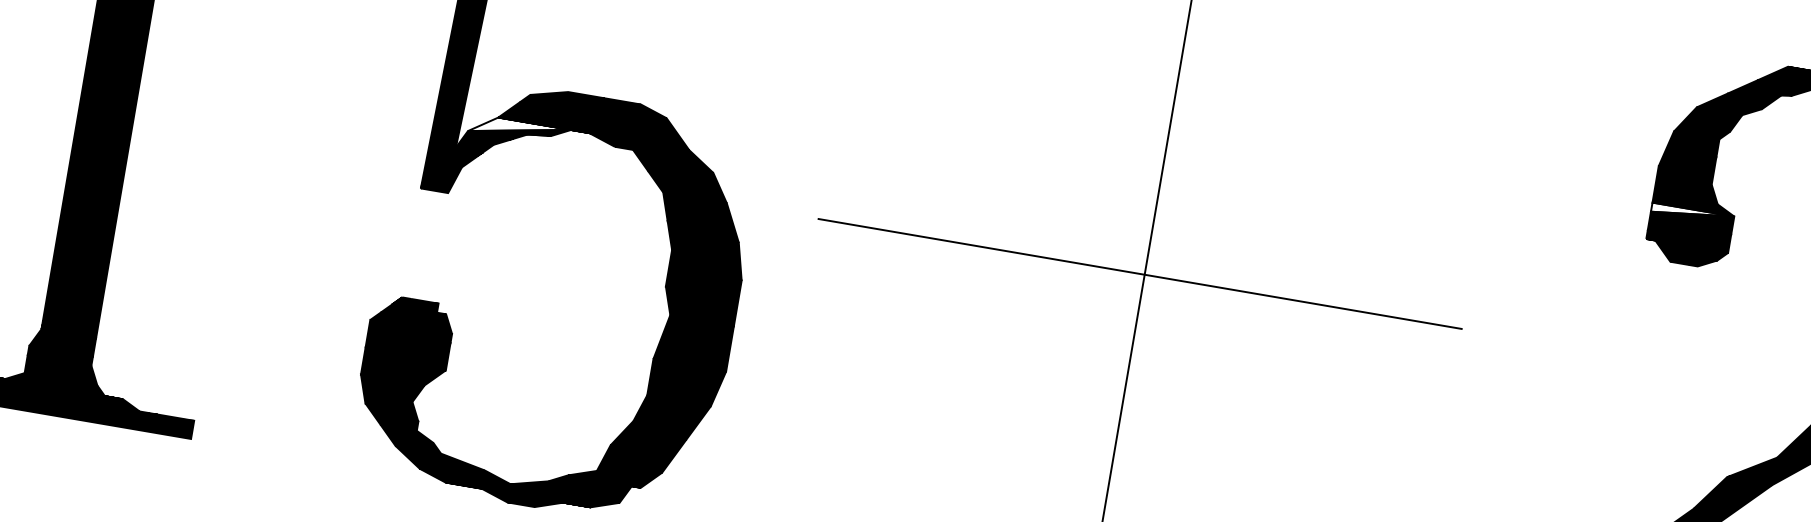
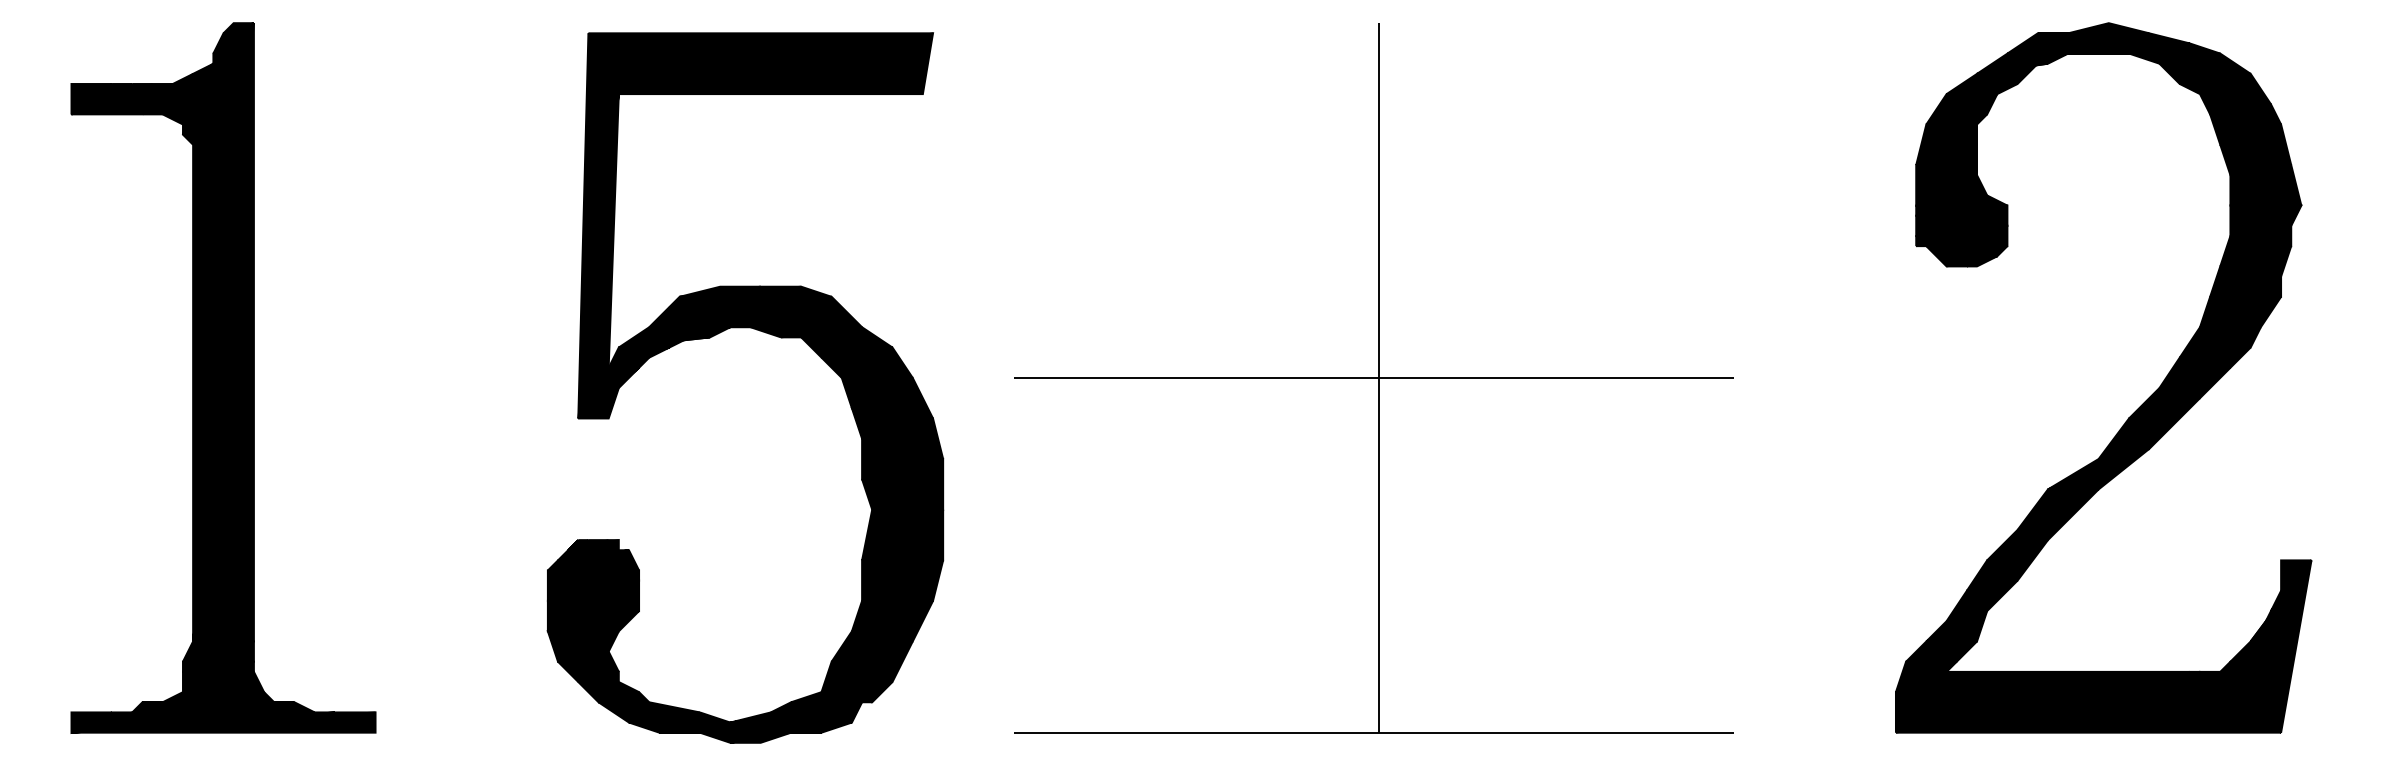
fill: (519, 130) -> (674, 337), added
fill: (1692, 213) -> (1961, 210), added

